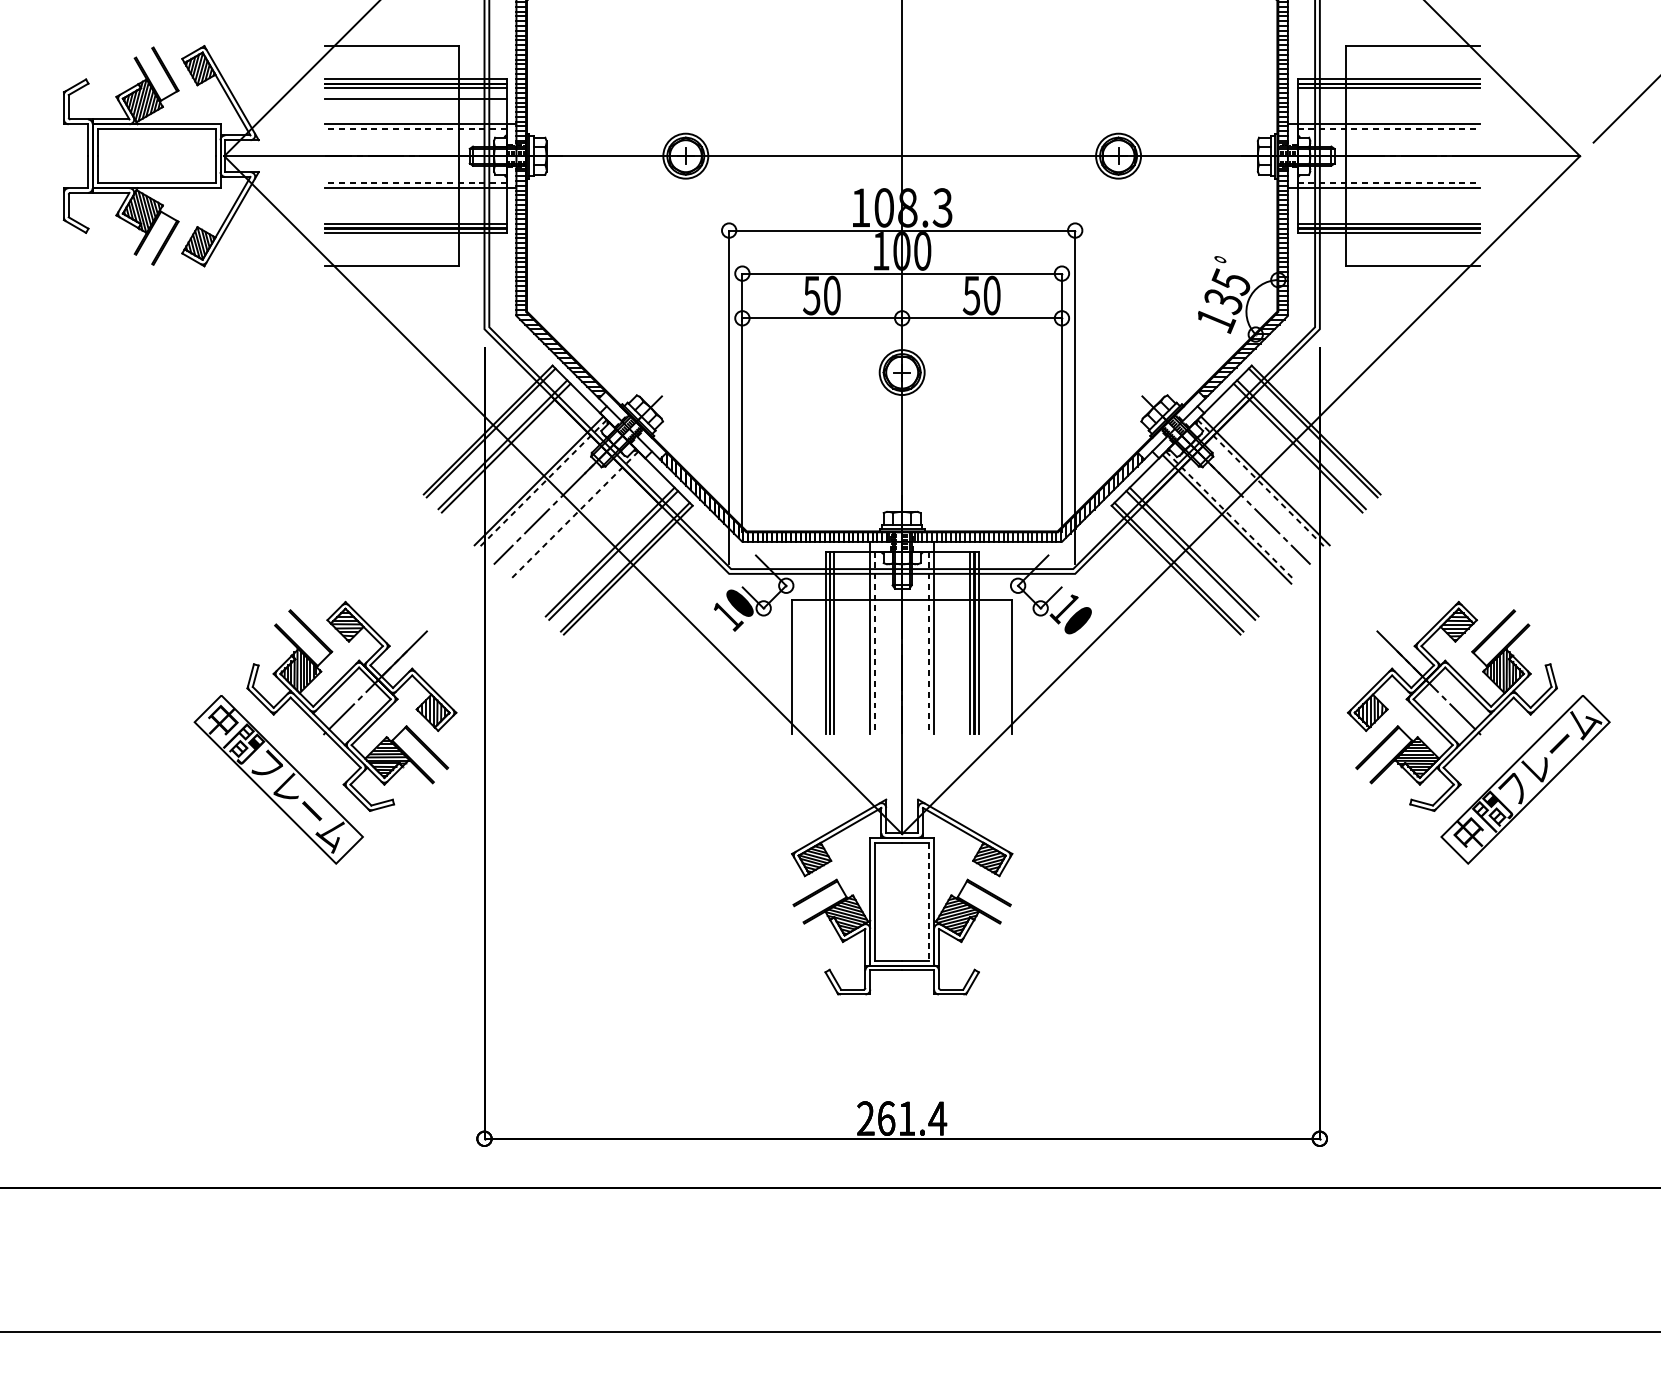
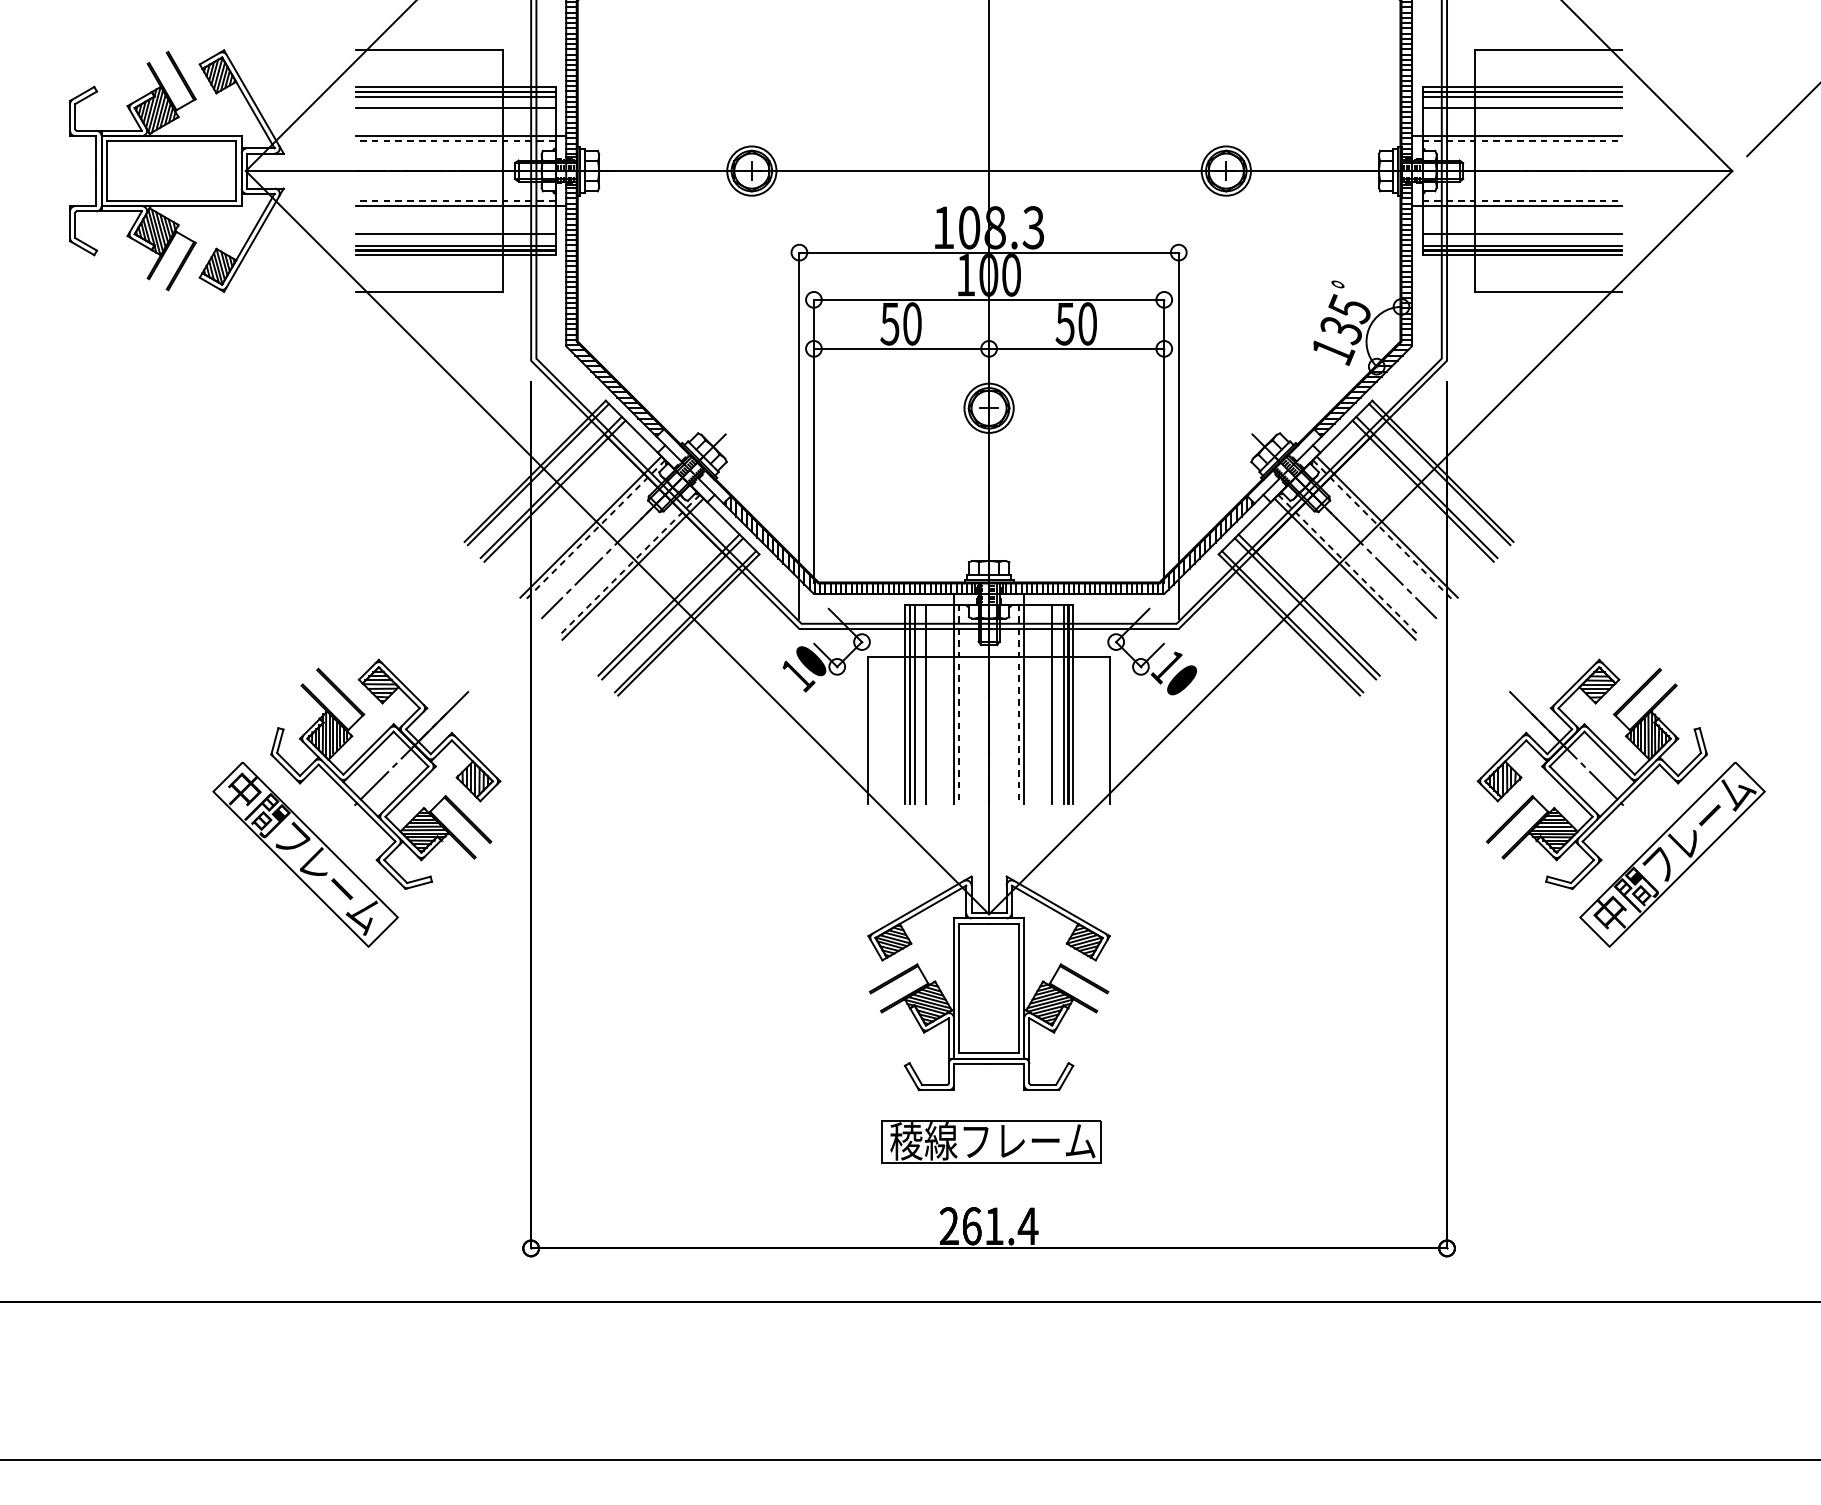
line: (1388, 99) -> (1522, 108), added
line: (415, 214) -> (455, 234), added
line: (1388, 214) -> (1522, 234), added
line: (576, 518) -> (632, 568), added
line: (845, 642) -> (926, 704), added
line: (960, 642) -> (1052, 704), added
line: (929, 901) -> (1018, 988), dashed -> solid
part: (904, 1041) -> (991, 1141), added

